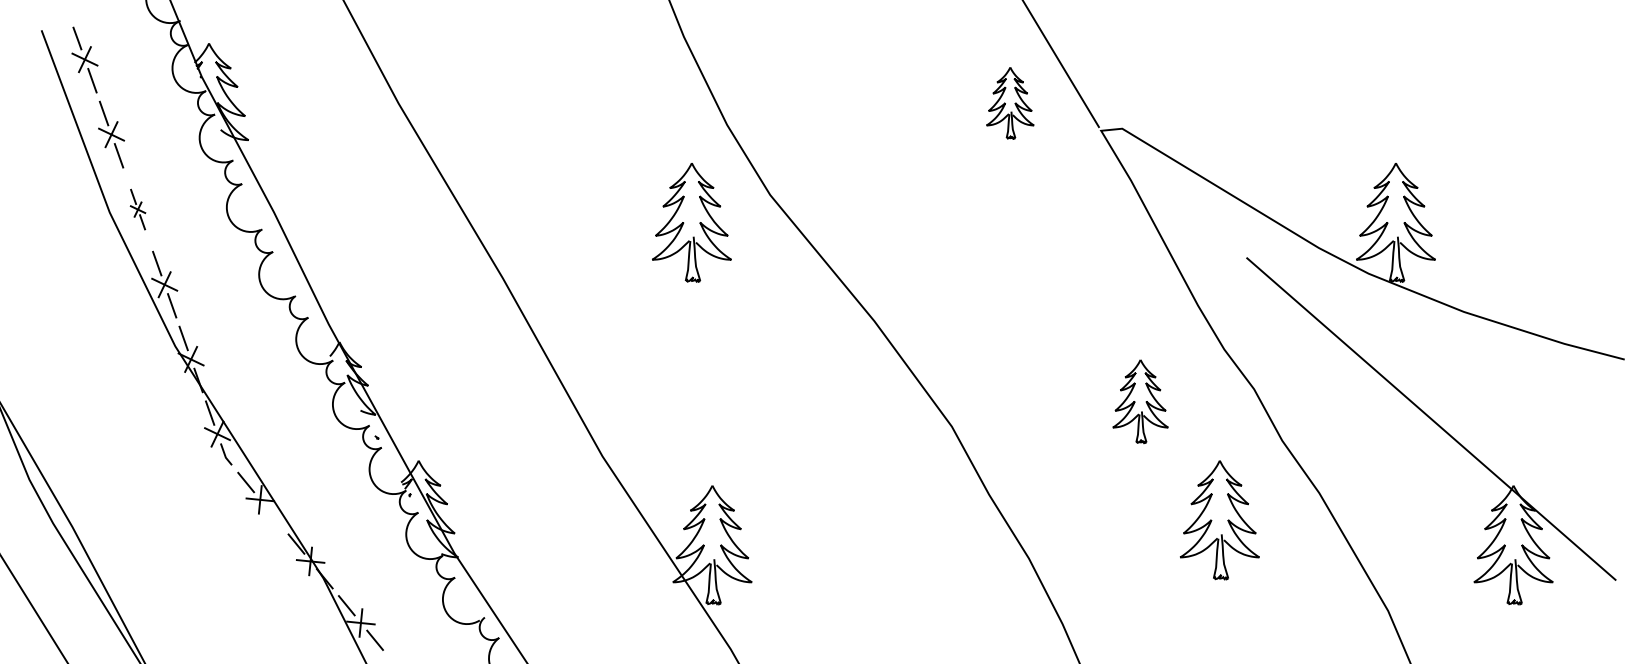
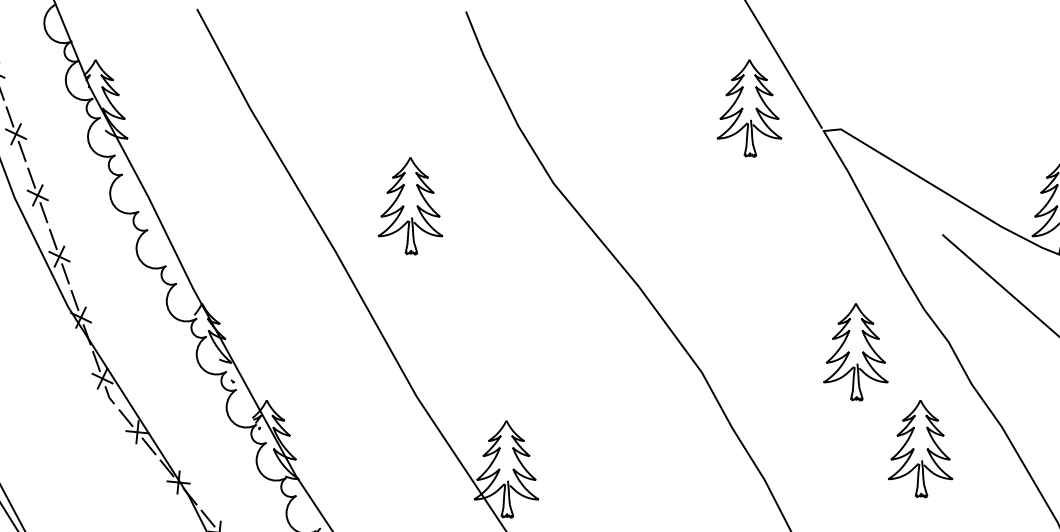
part: (1010, 103) -> (749, 108), size x1.67
part: (137, 209) -> (37, 195), size x1.67
part: (691, 222) -> (410, 205), moved
part: (1140, 401) -> (855, 351), size x1.43
line: (274, 516) -> (149, 445), added

